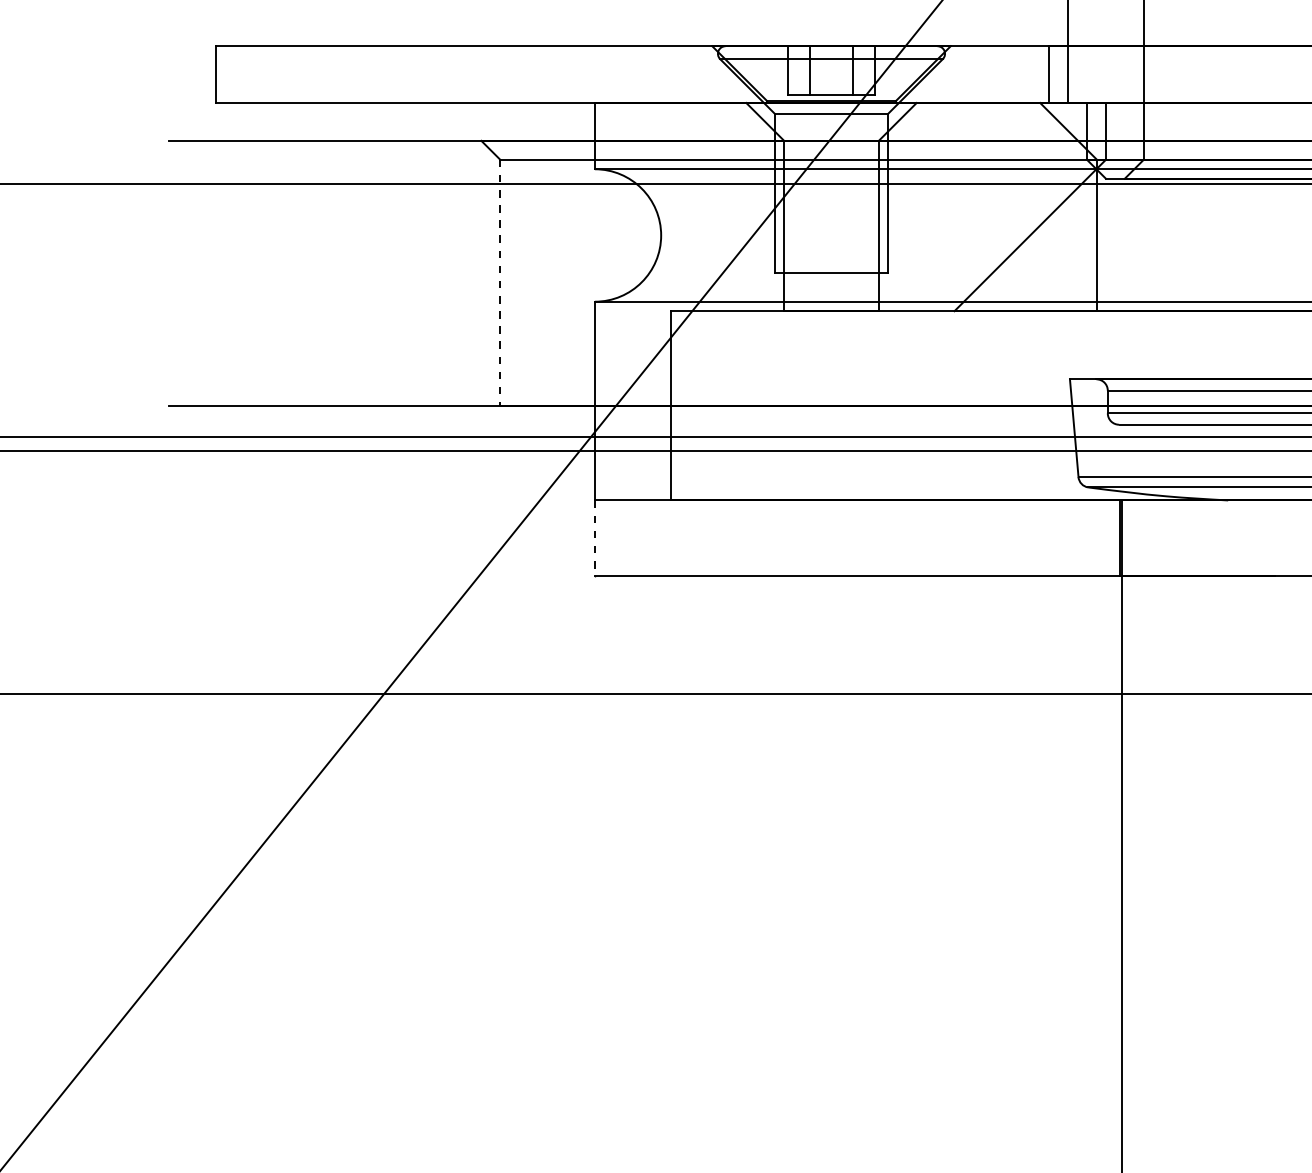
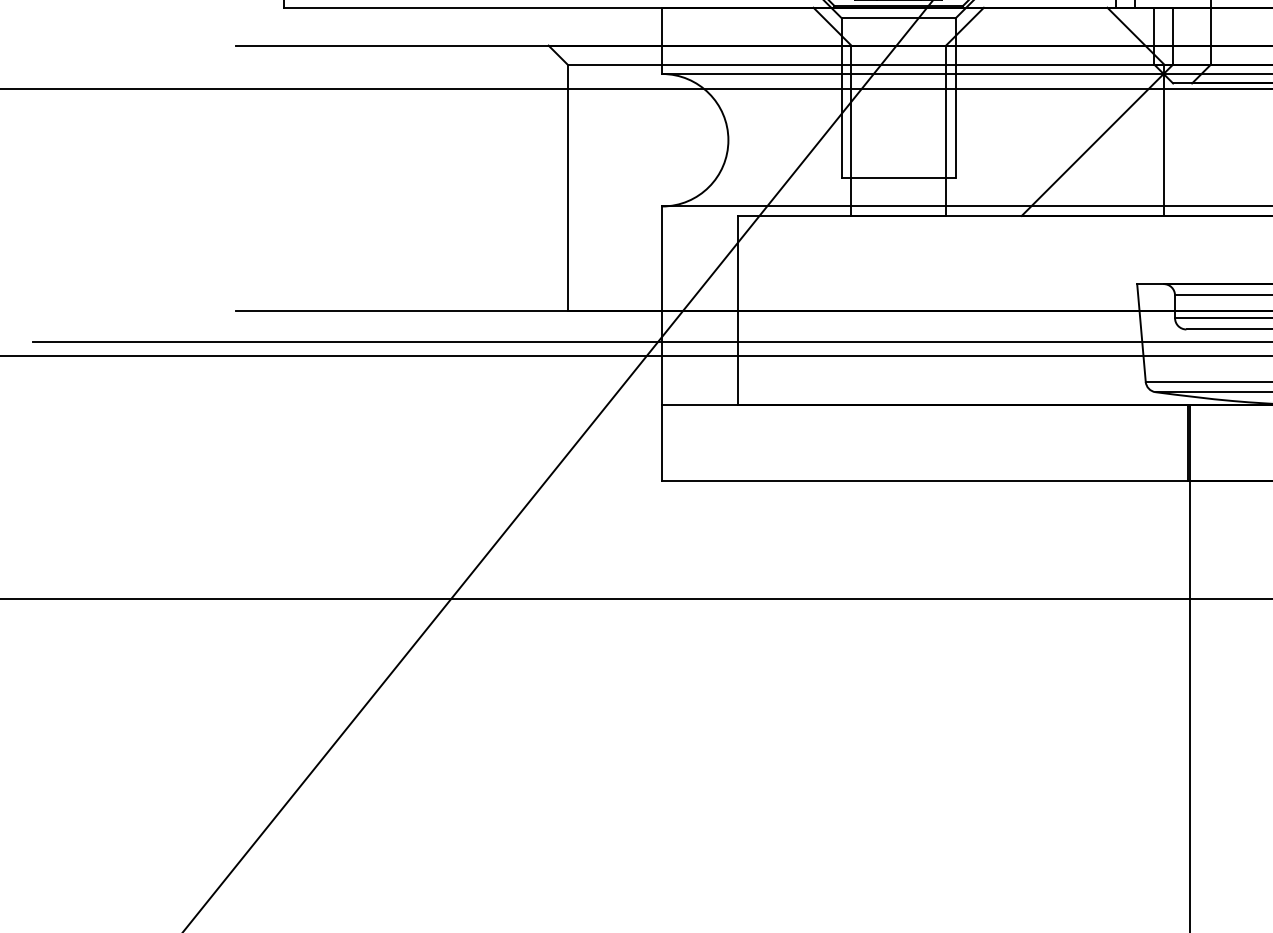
line: (500, 283) -> (567, 188), dashed -> solid
line: (594, 538) -> (661, 443), dashed -> solid

